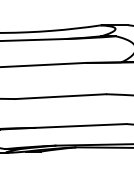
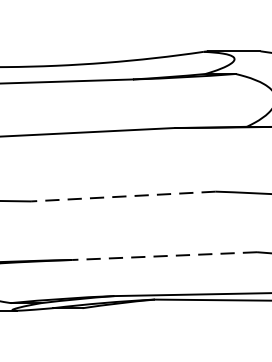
line: (60, 96) -> (122, 196), solid -> dashed
line: (81, 125) -> (165, 255), solid -> dashed

